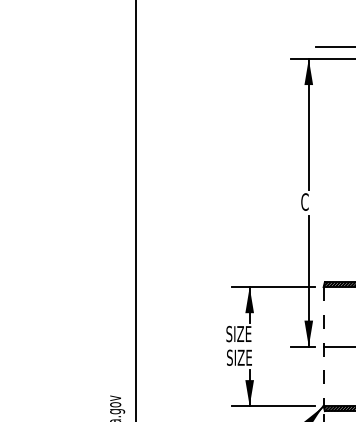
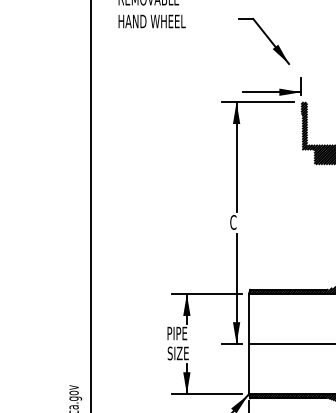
text: (238, 334) -> (177, 333), SIZE -> PIPE
line: (324, 347) -> (249, 344), dashed -> solid

